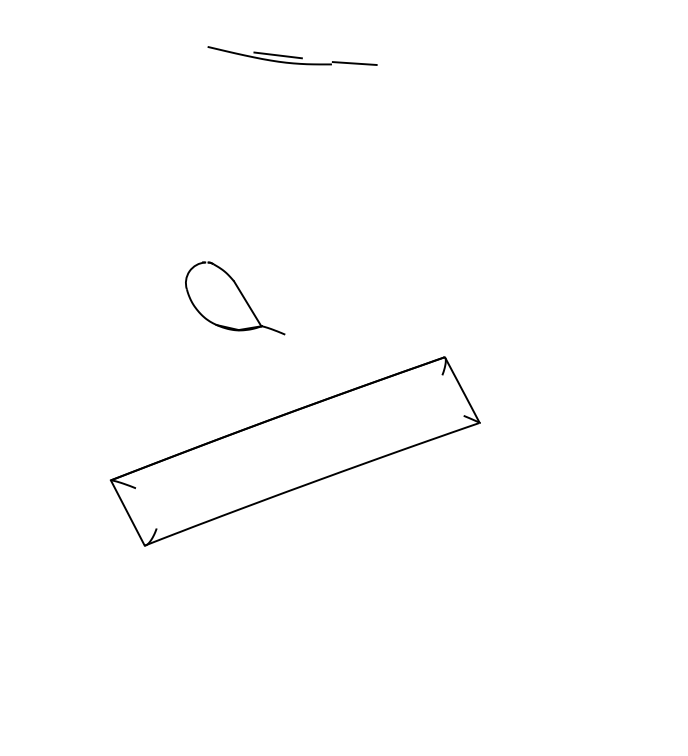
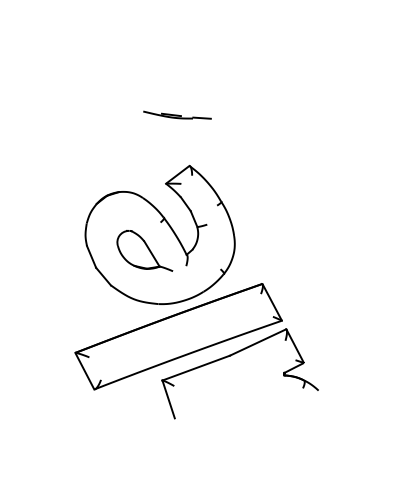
part: (293, 54) -> (177, 114), size x0.71
part: (261, 268) -> (159, 234), added
part: (387, 486) -> (230, 356), added

